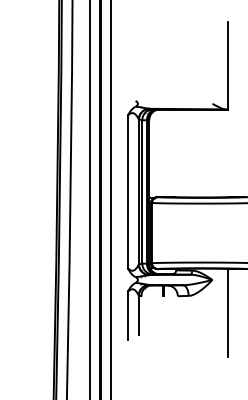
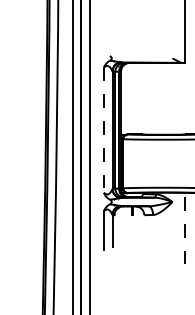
line: (128, 191) -> (104, 129), solid -> dashed
line: (227, 312) -> (184, 228), solid -> dashed

